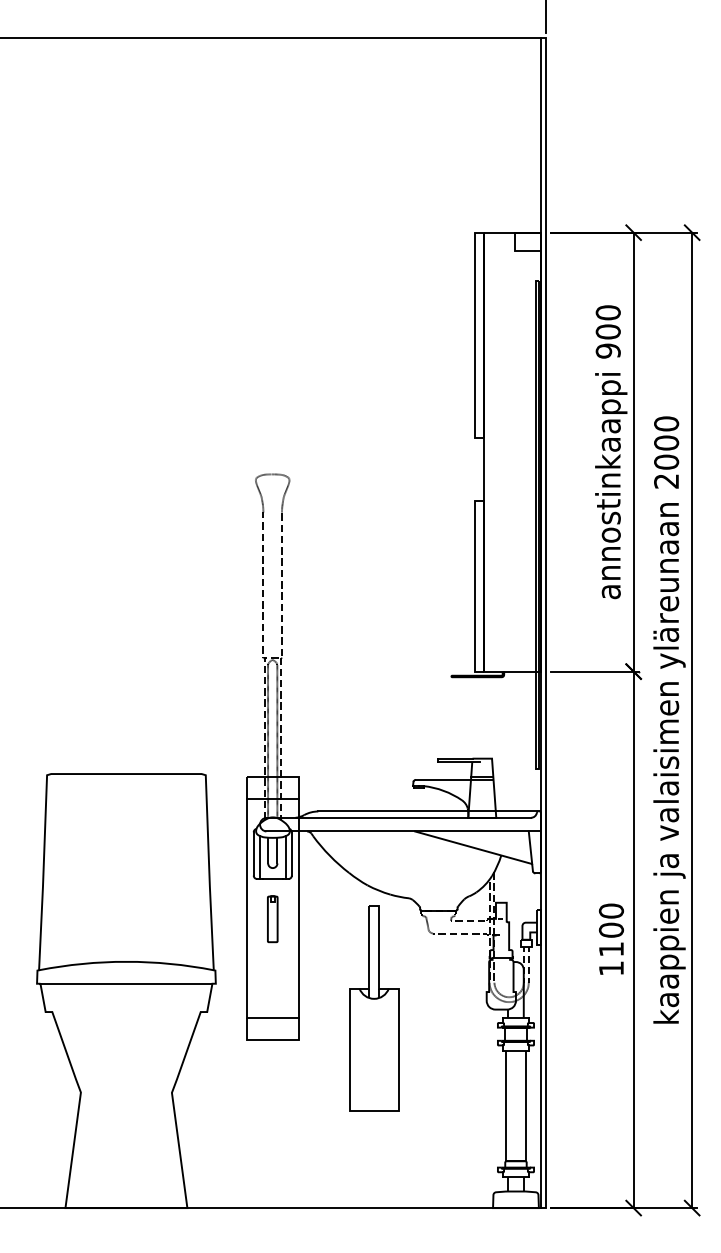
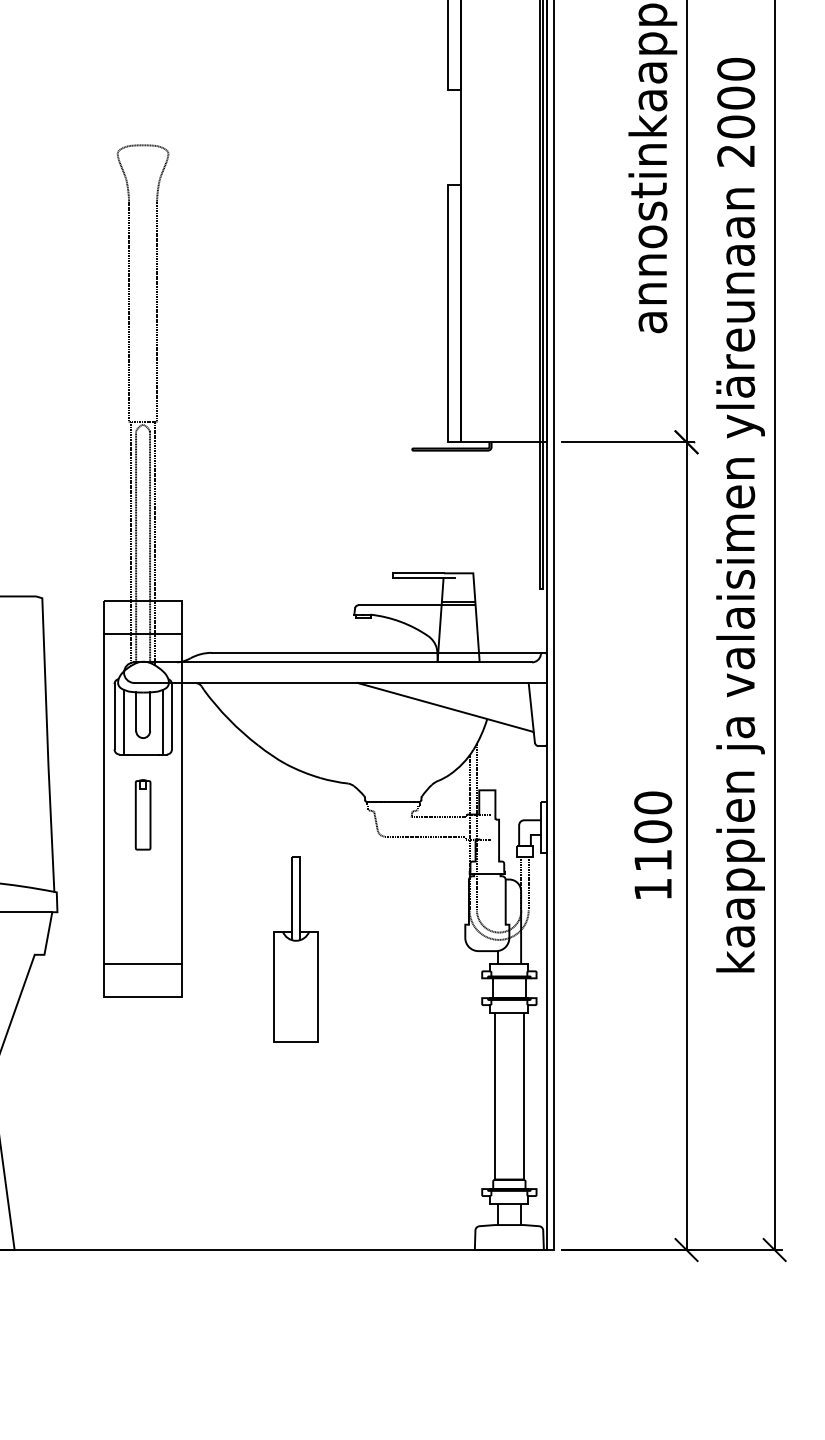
part: (374, 1008) -> (296, 949), size x0.6

